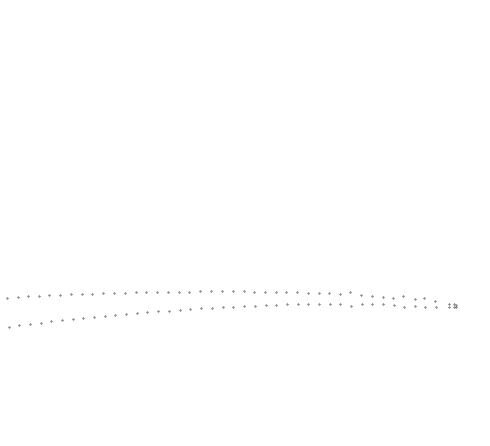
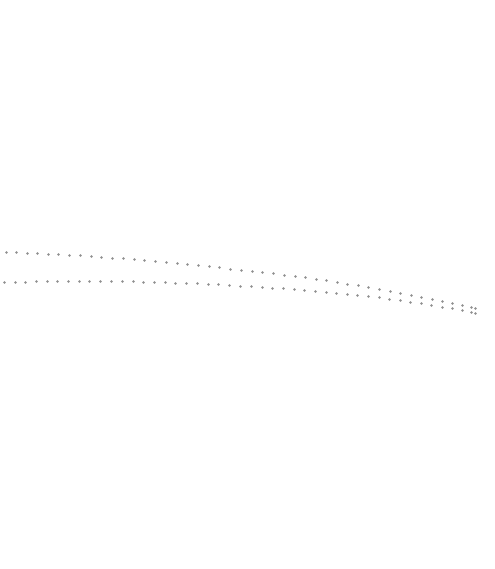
part: (351, 299) -> (368, 291), size x0.62
part: (404, 302) -> (421, 300), size x0.62
part: (426, 303) -> (442, 304), size x0.62
part: (452, 305) -> (468, 309), size x1.67

